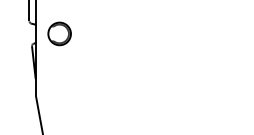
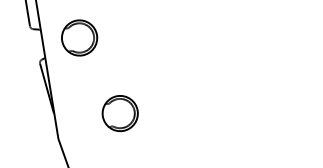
part: (77, 85) -> (119, 112), added

